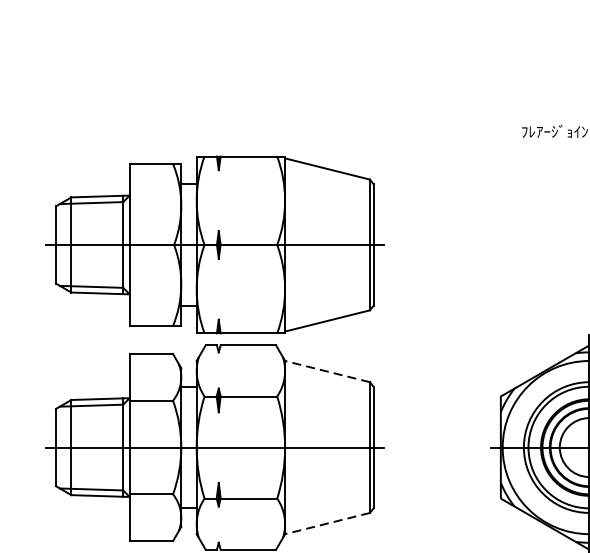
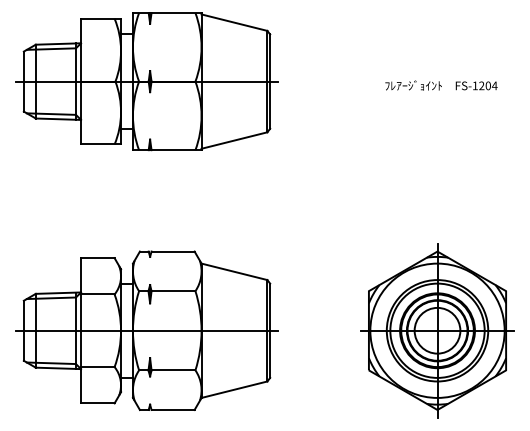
part: (214, 244) -> (146, 81), moved
line: (327, 371) -> (234, 271), dashed -> solid
line: (327, 523) -> (234, 389), dashed -> solid

